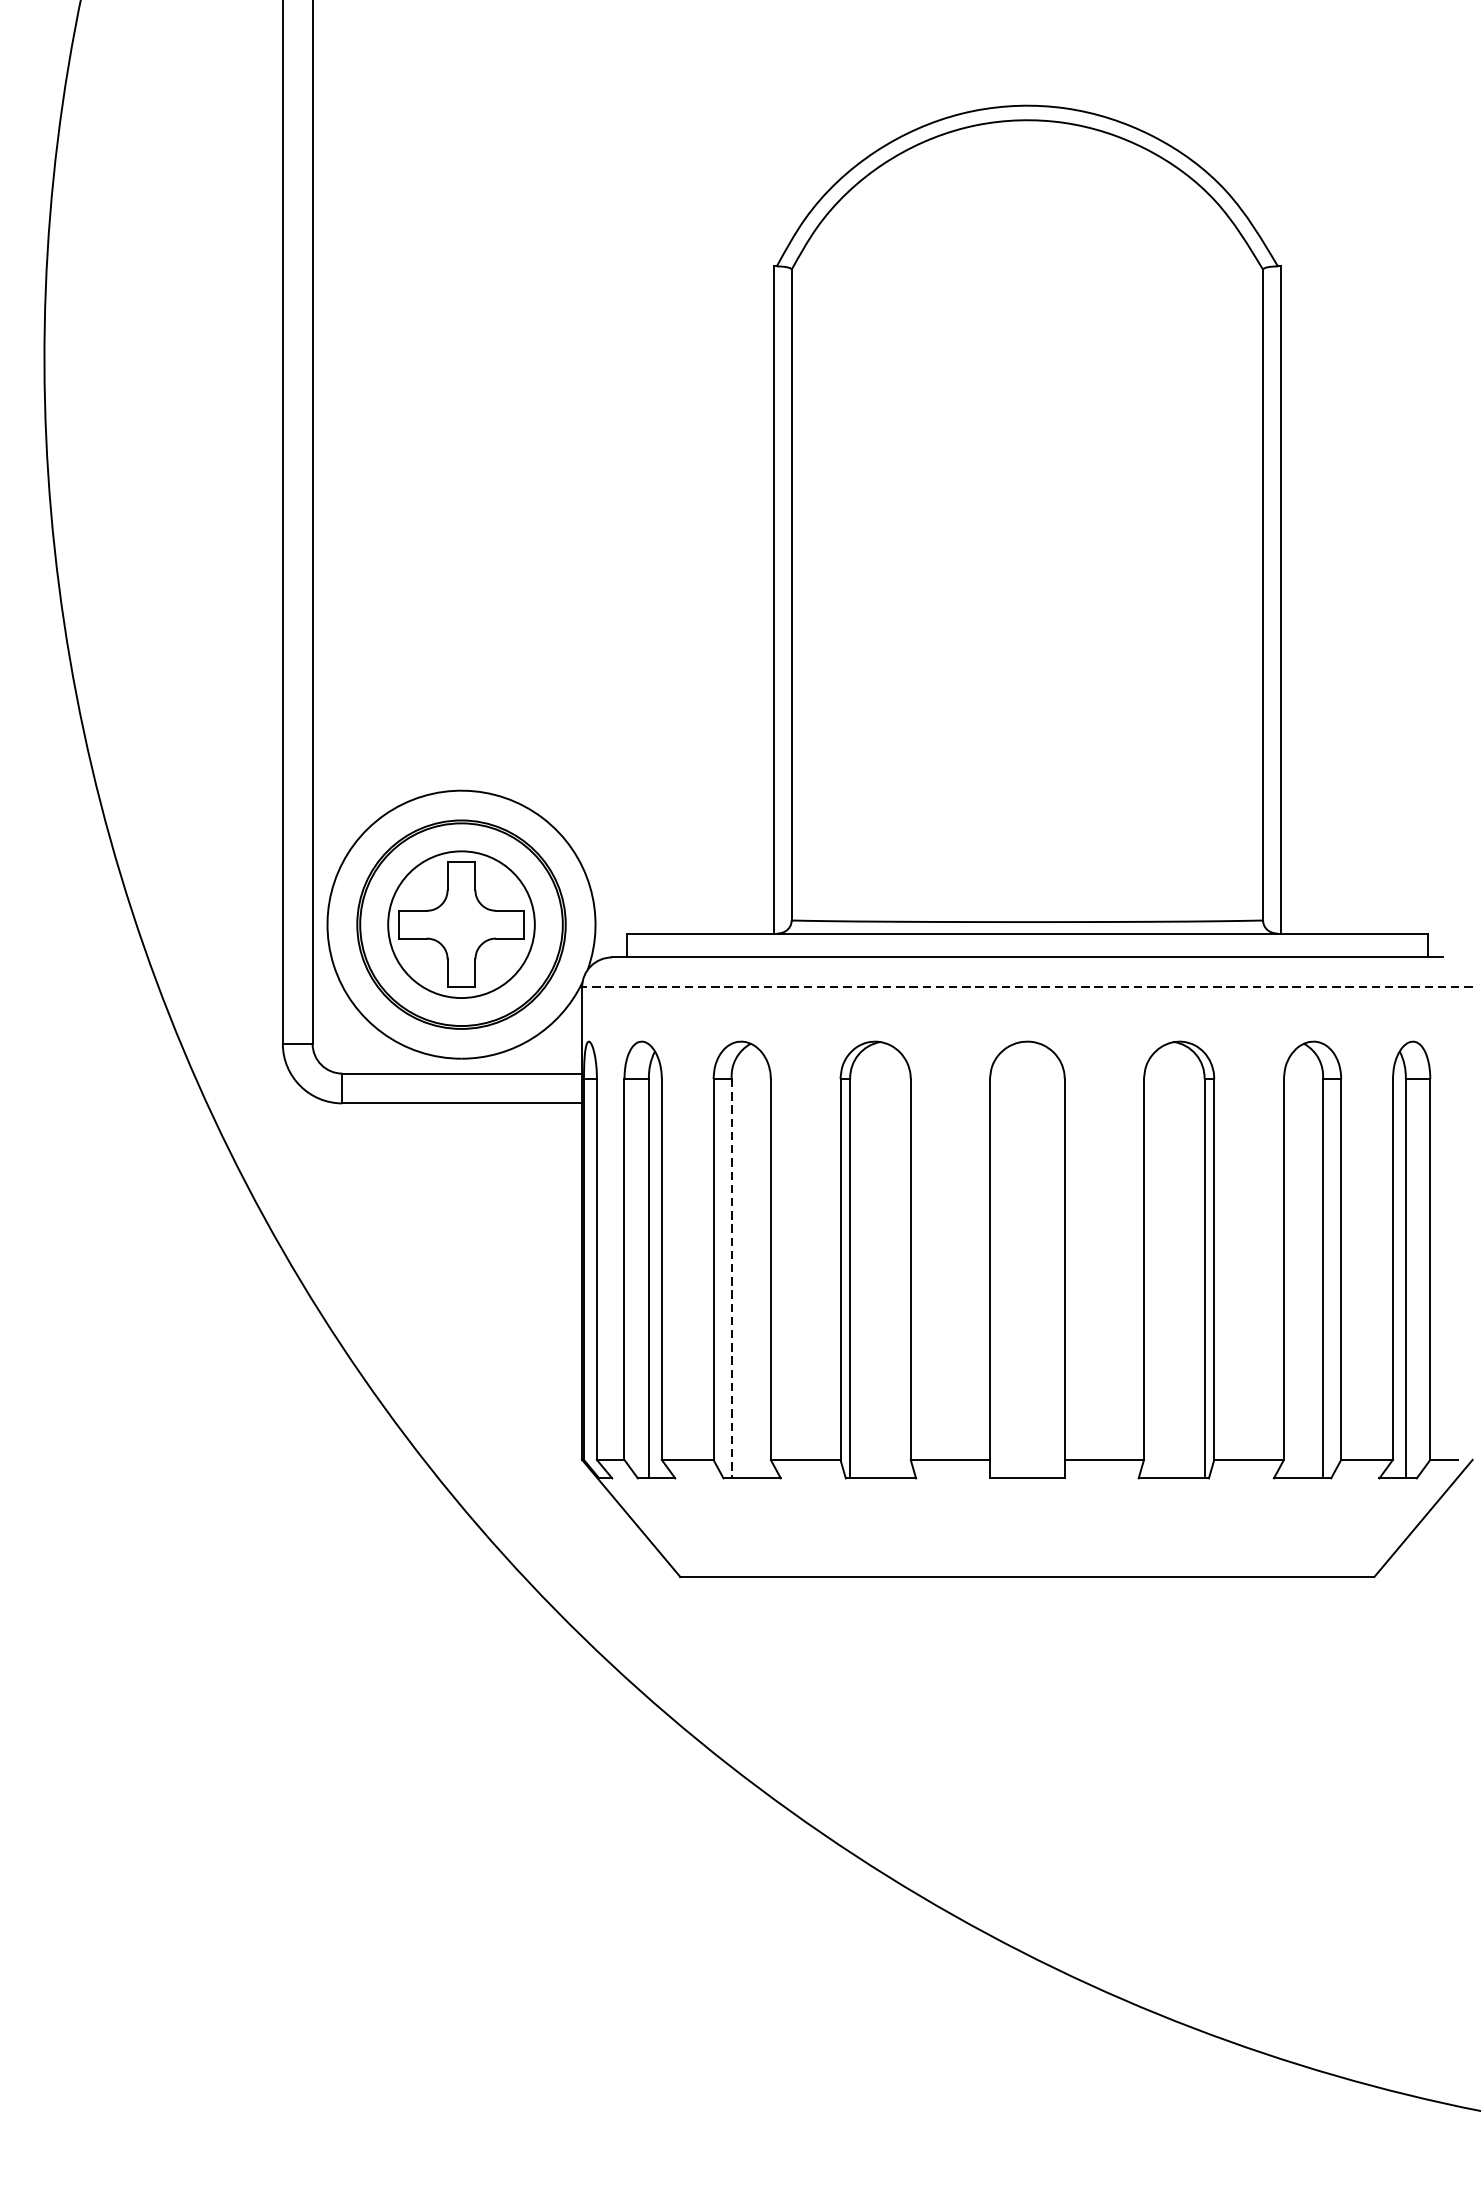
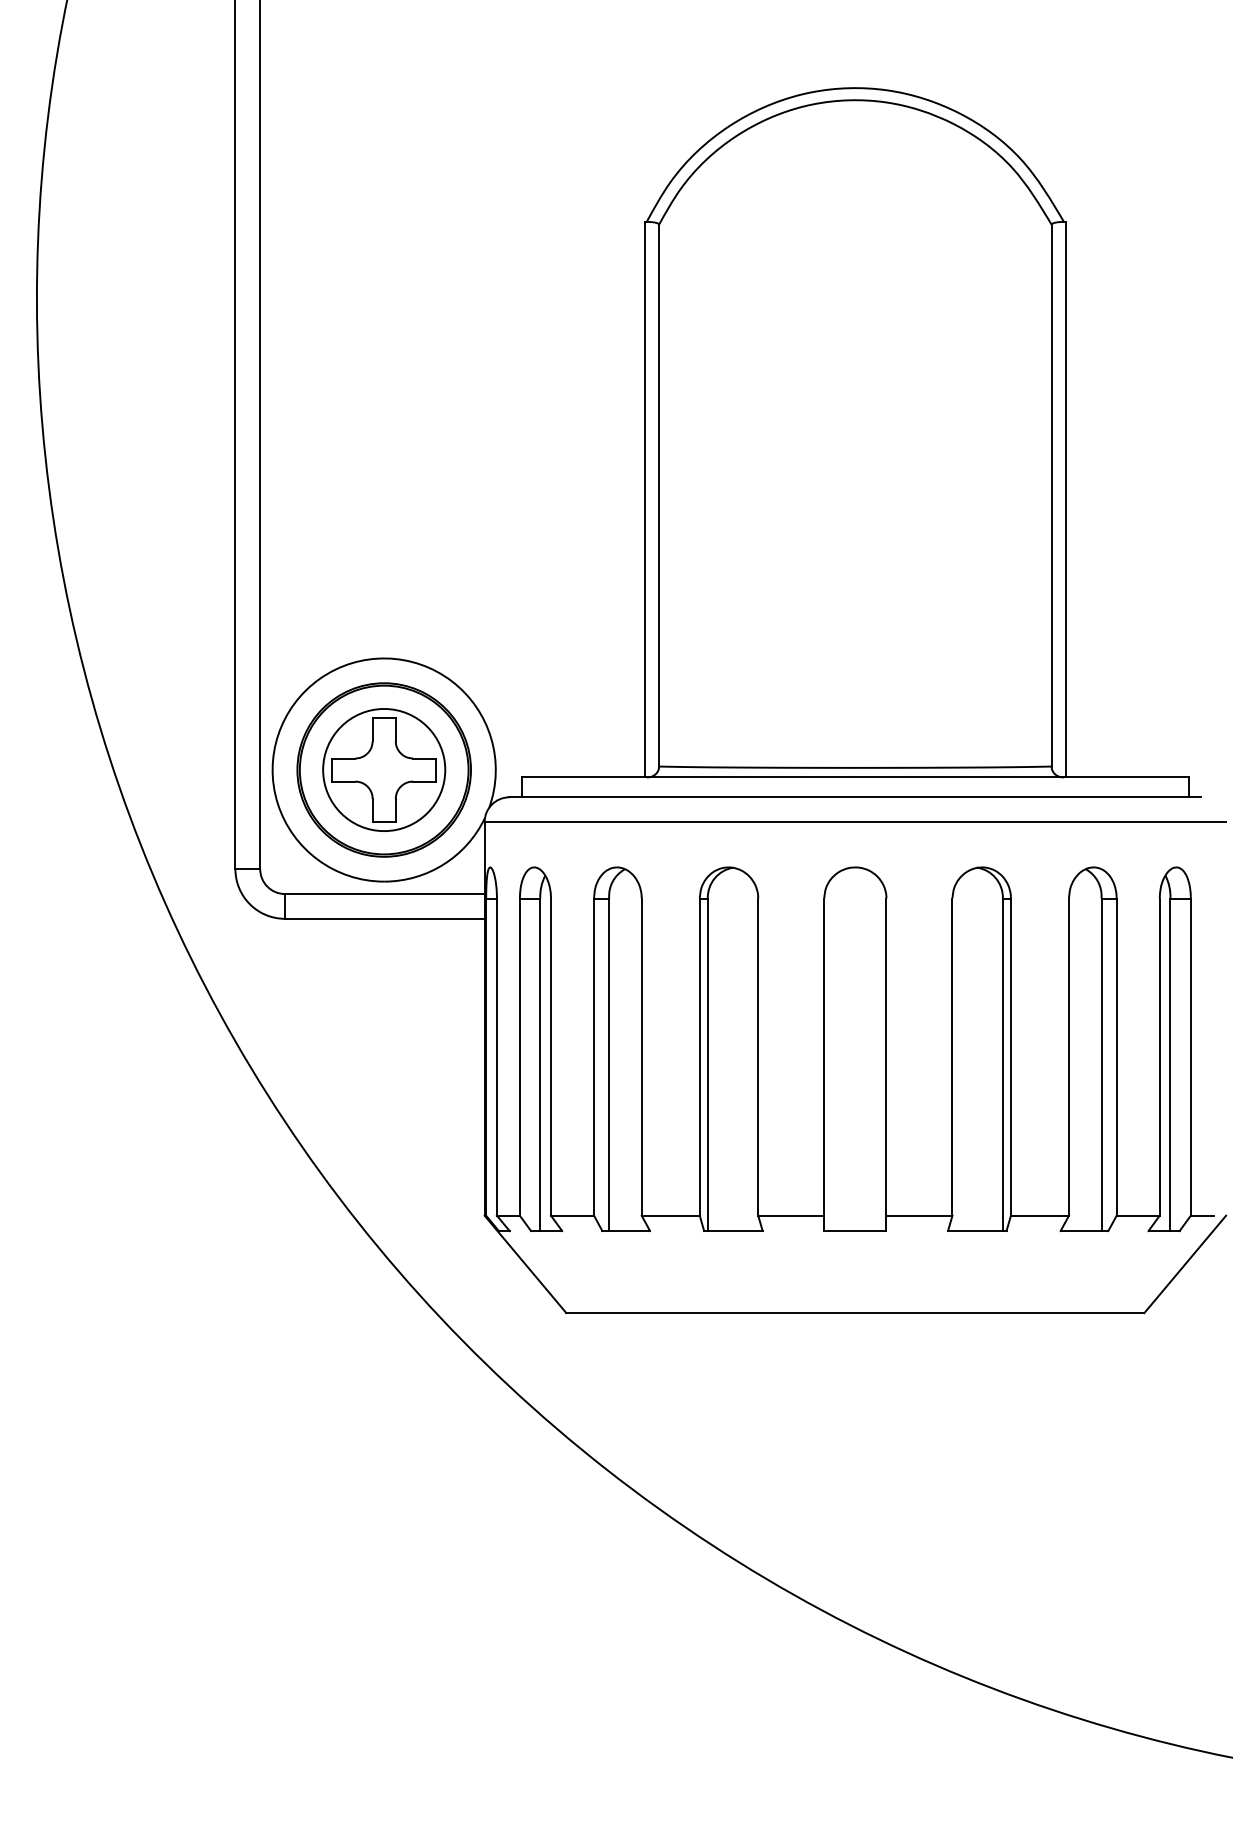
line: (1027, 987) -> (855, 822), dashed -> solid
line: (732, 1279) -> (609, 1065), dashed -> solid

